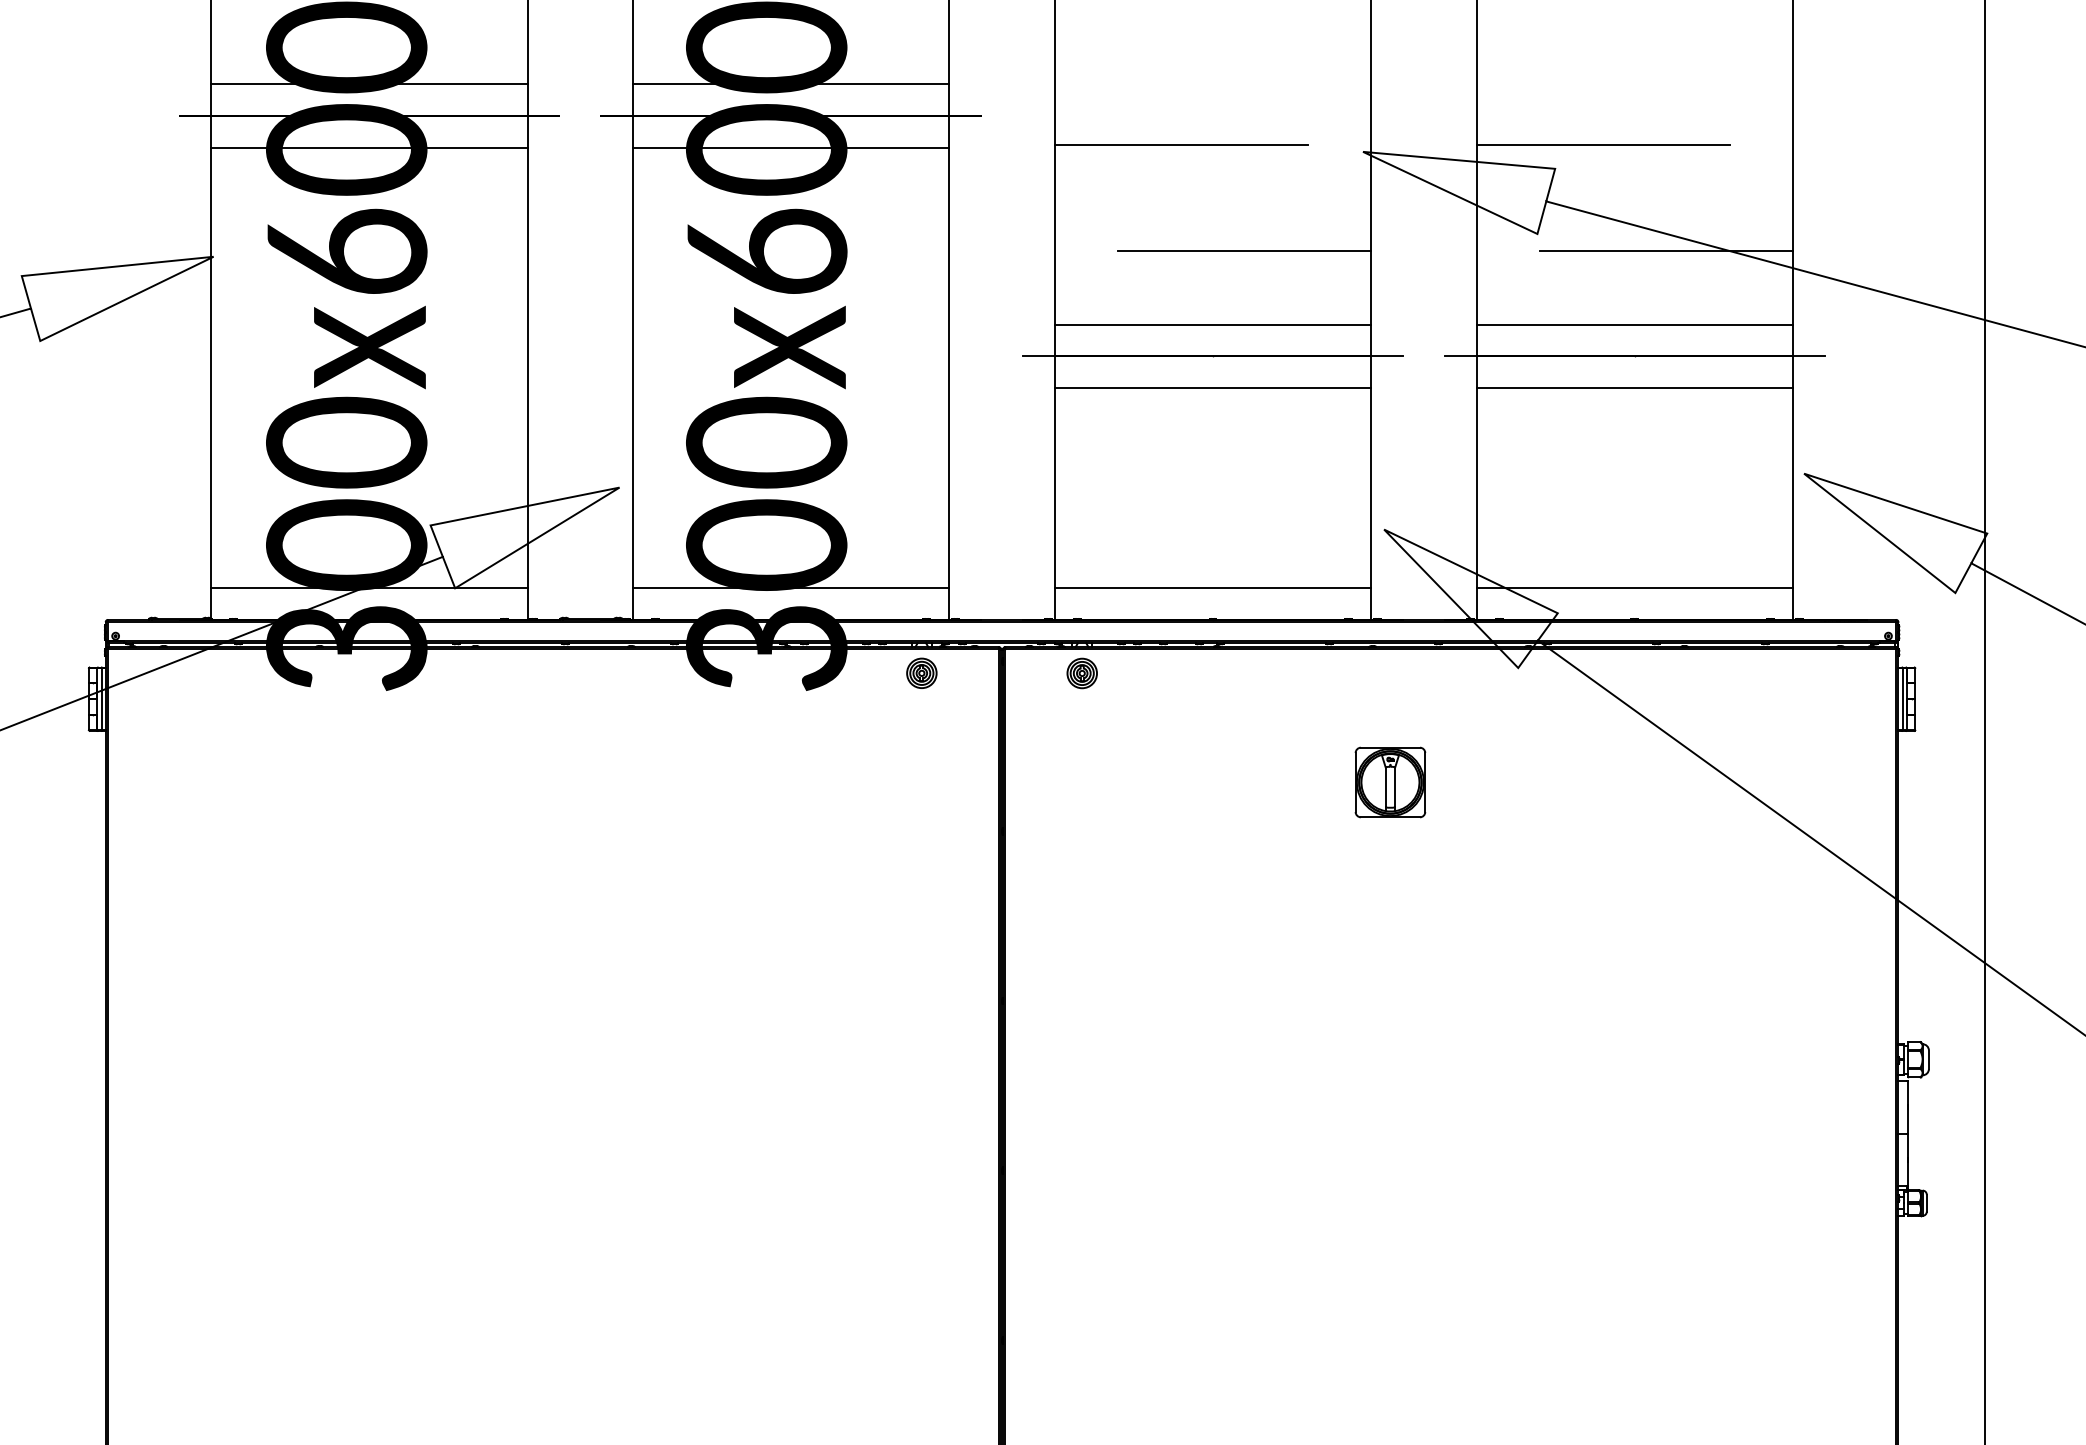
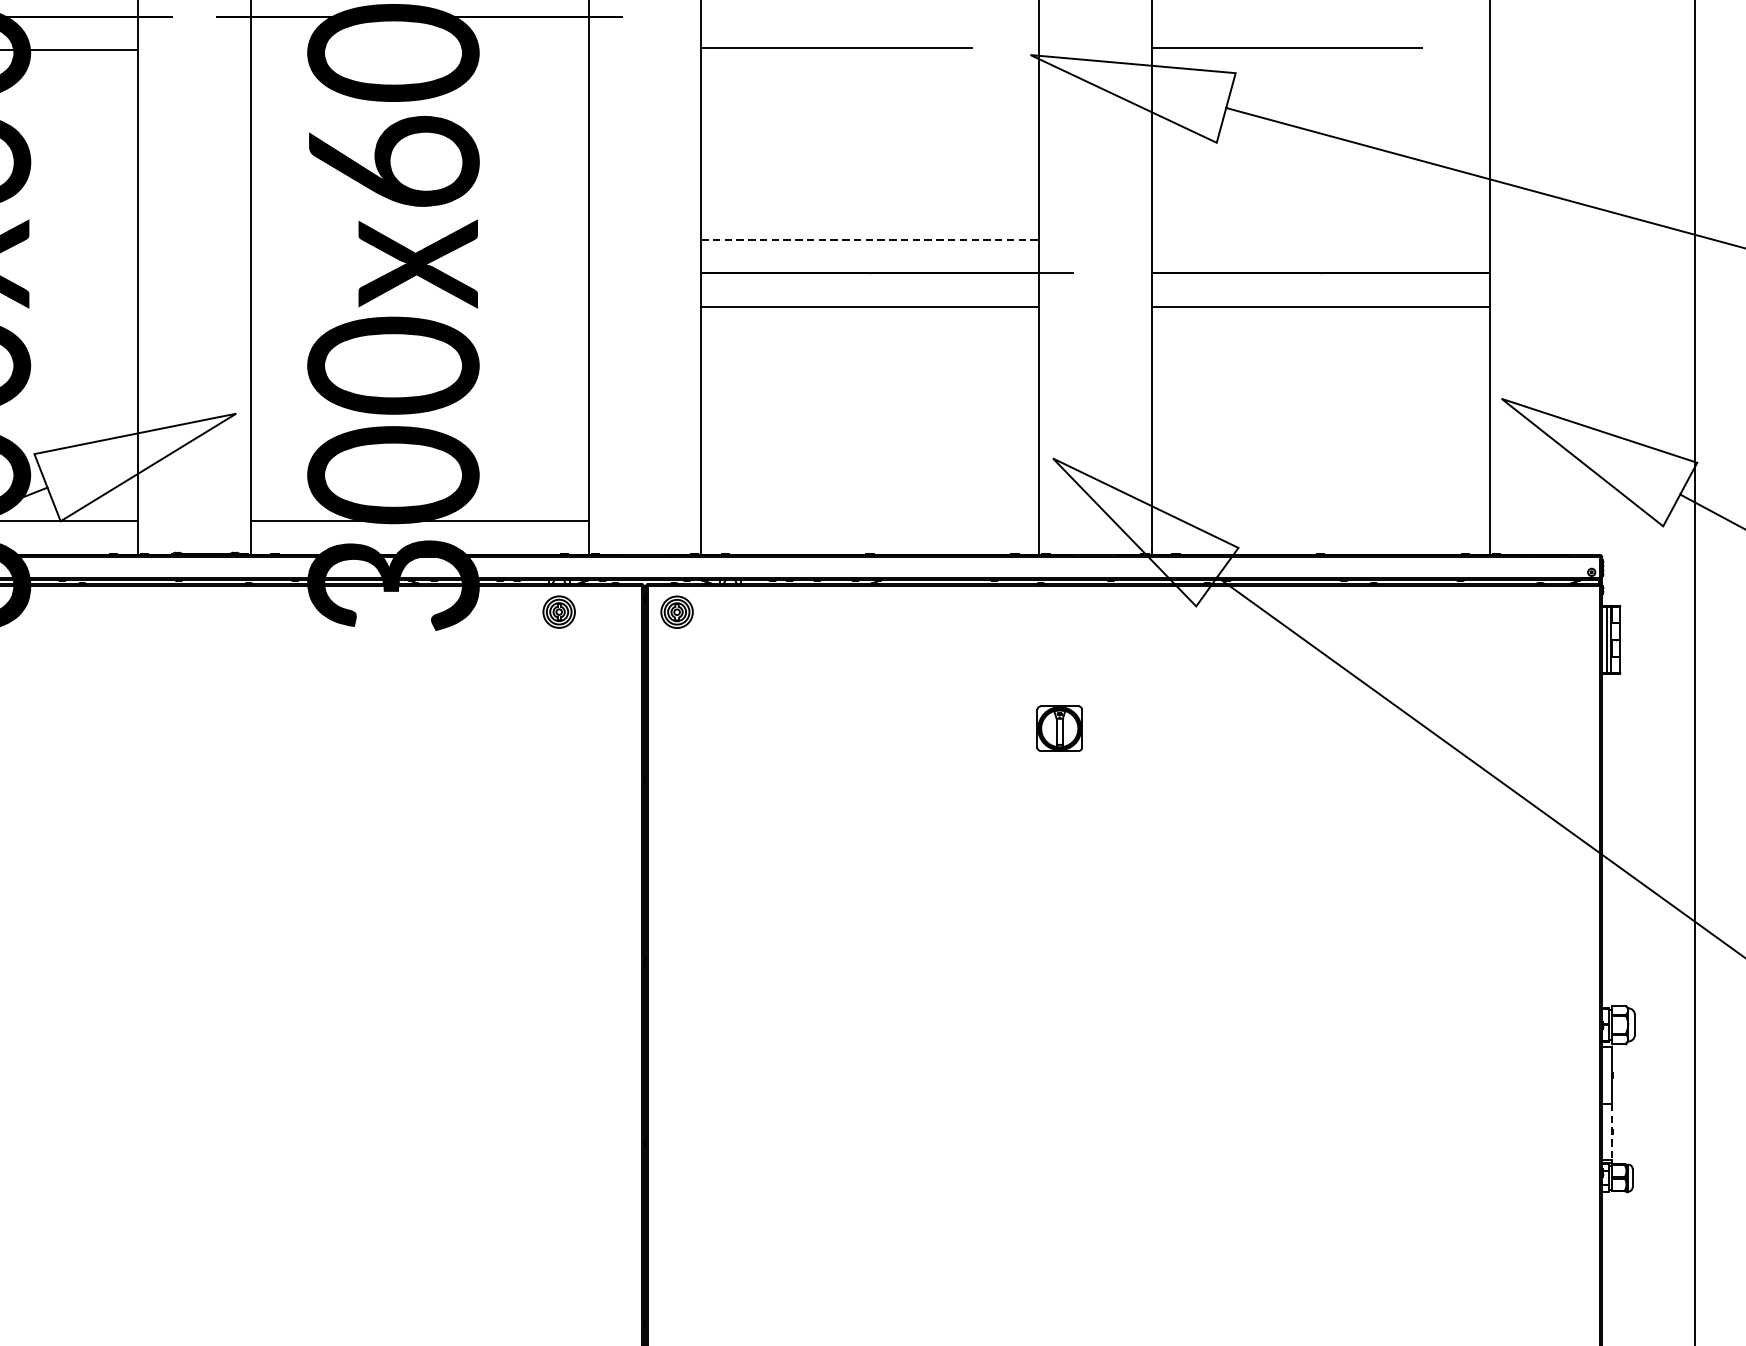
line: (791, 147) -> (419, 50), removed
line: (1244, 250) -> (903, 160), removed
line: (1665, 250) -> (1353, 160), removed
line: (1213, 324) -> (870, 239), solid -> dashed
line: (1634, 324) -> (1320, 239), removed
line: (1038, 356) -> (683, 273), removed
line: (1460, 356) -> (1134, 273), removed
line: (1808, 356) -> (1506, 273), removed
line: (1212, 588) -> (869, 521), removed
line: (1634, 588) -> (1320, 521), removed
part: (1081, 673) -> (676, 612), moved
part: (1390, 782) -> (1059, 728), size x0.6
line: (1907, 1160) -> (1612, 1132), solid -> dashed

